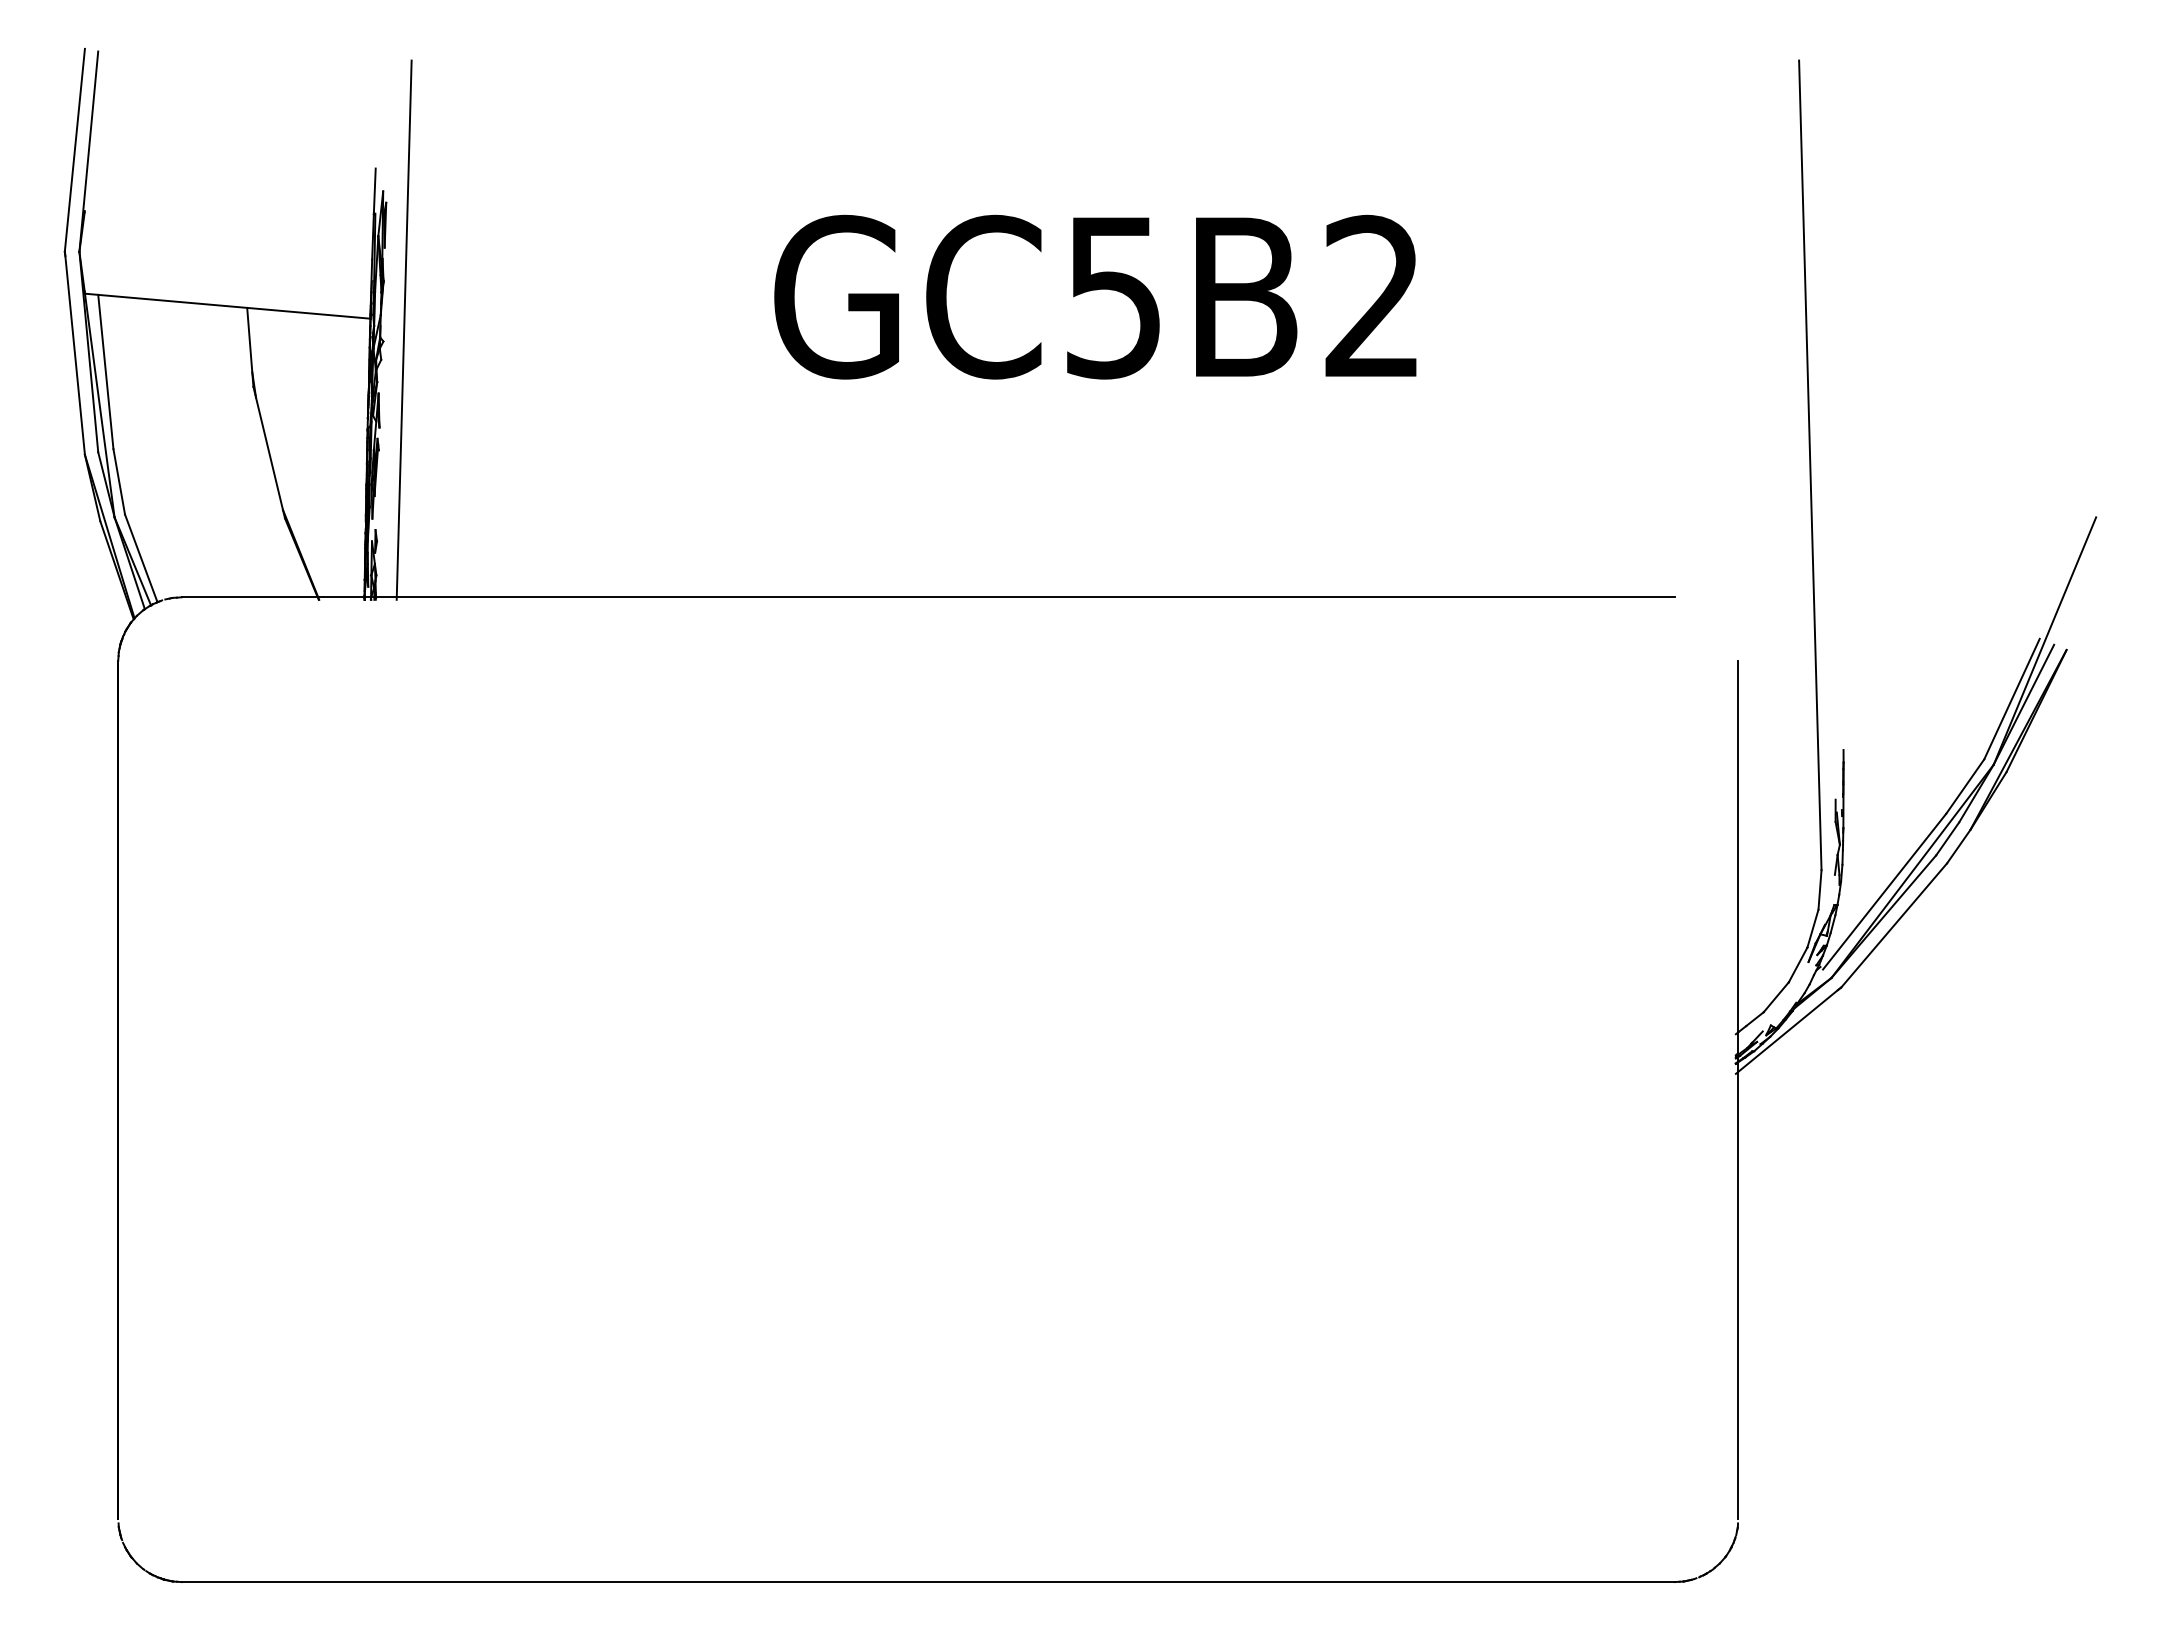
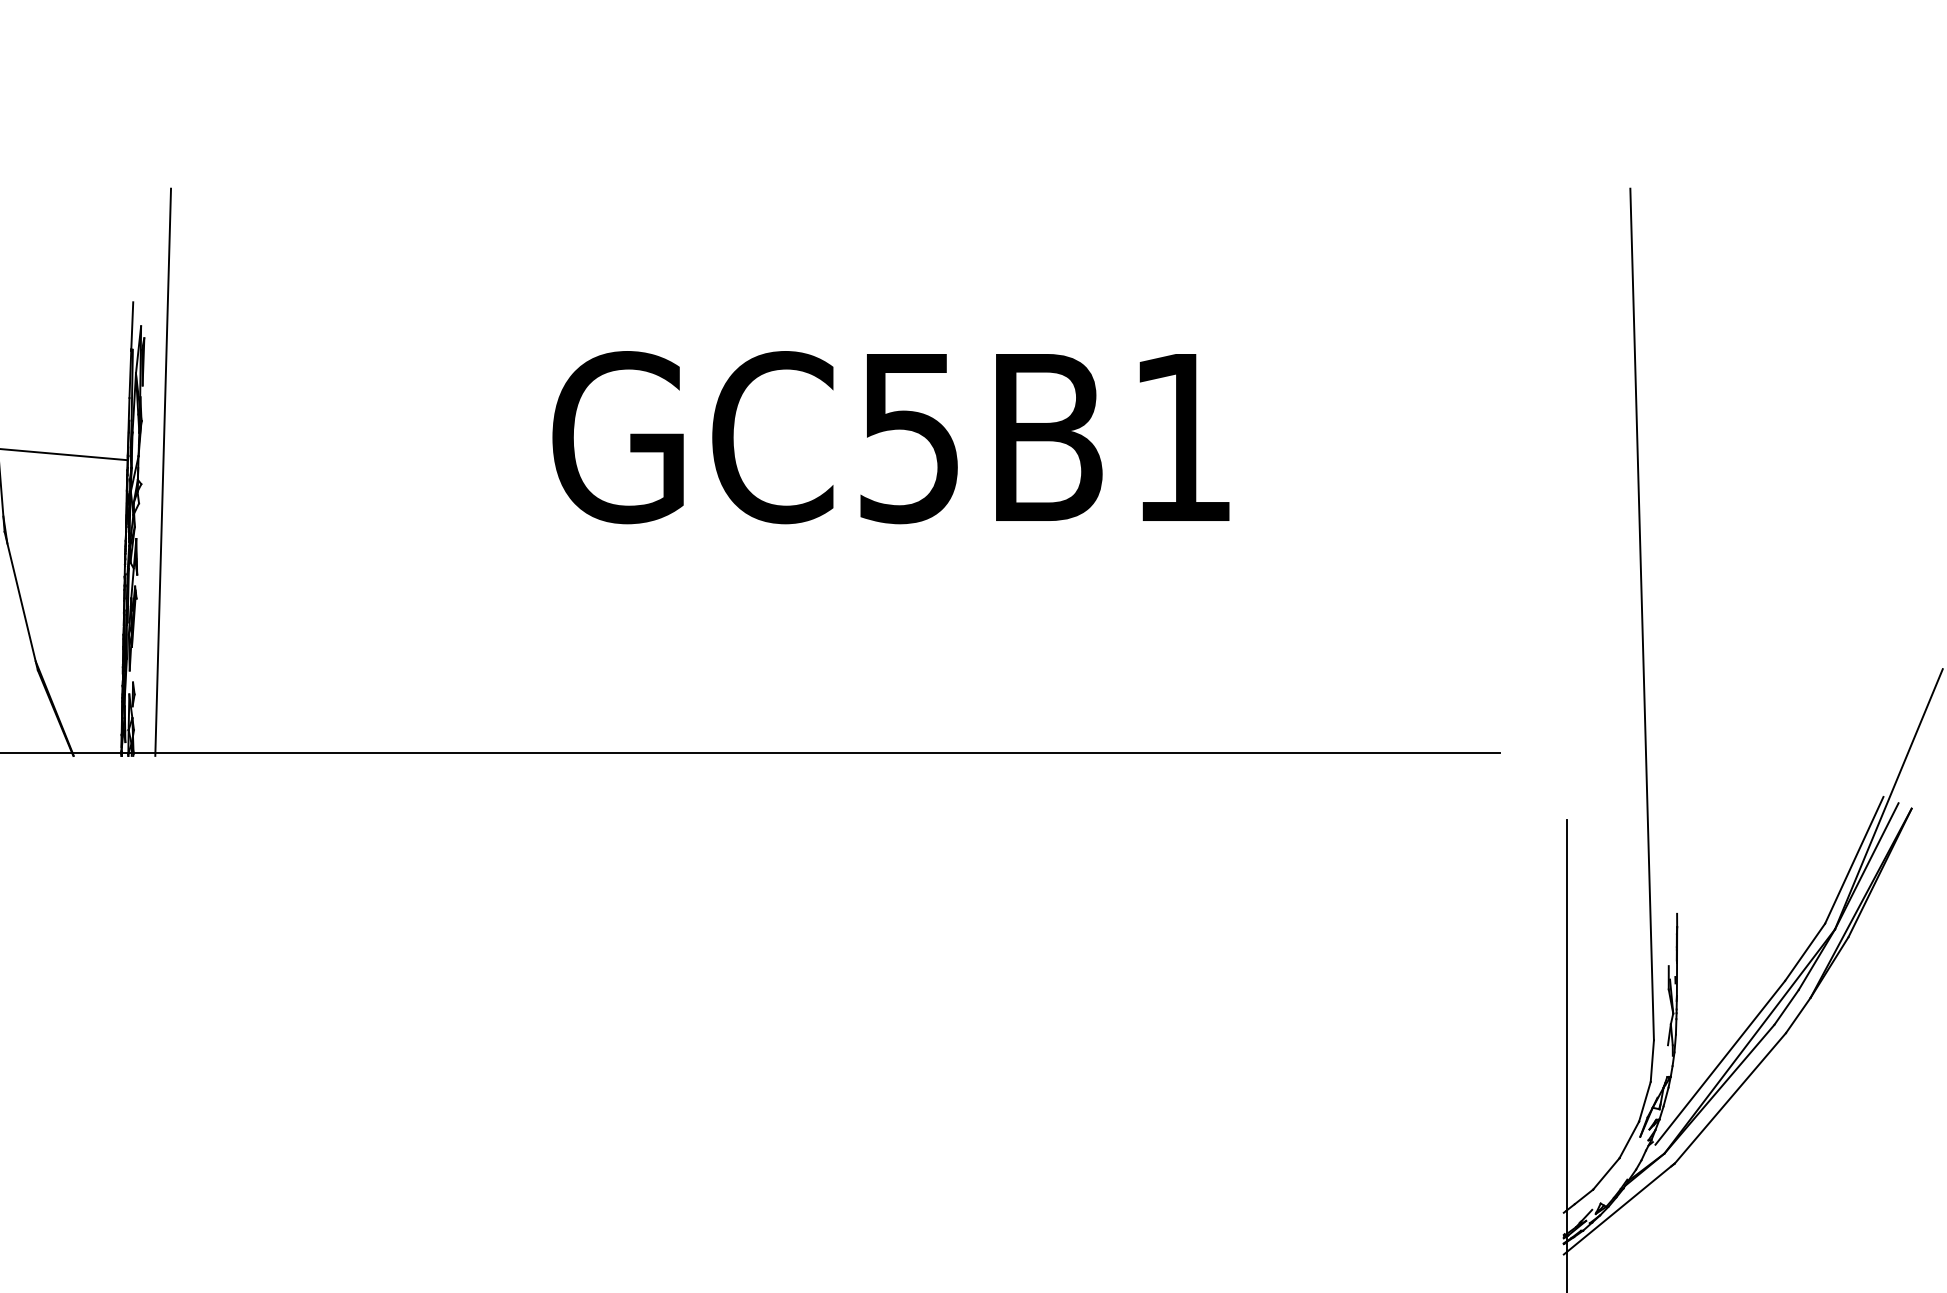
text: (1371, 295) -> (1180, 435), GC5B2 -> GC5B1

